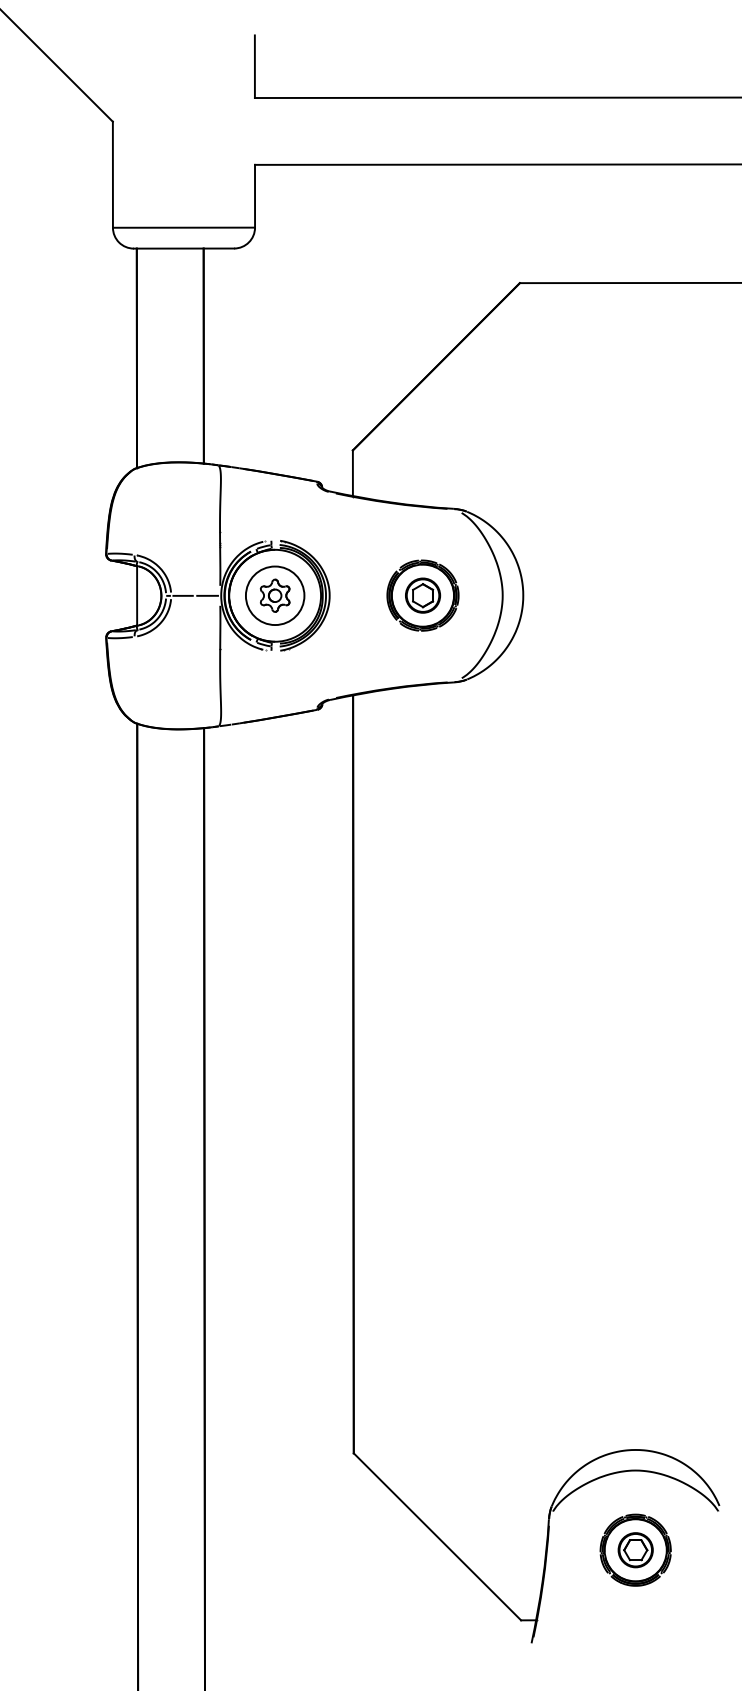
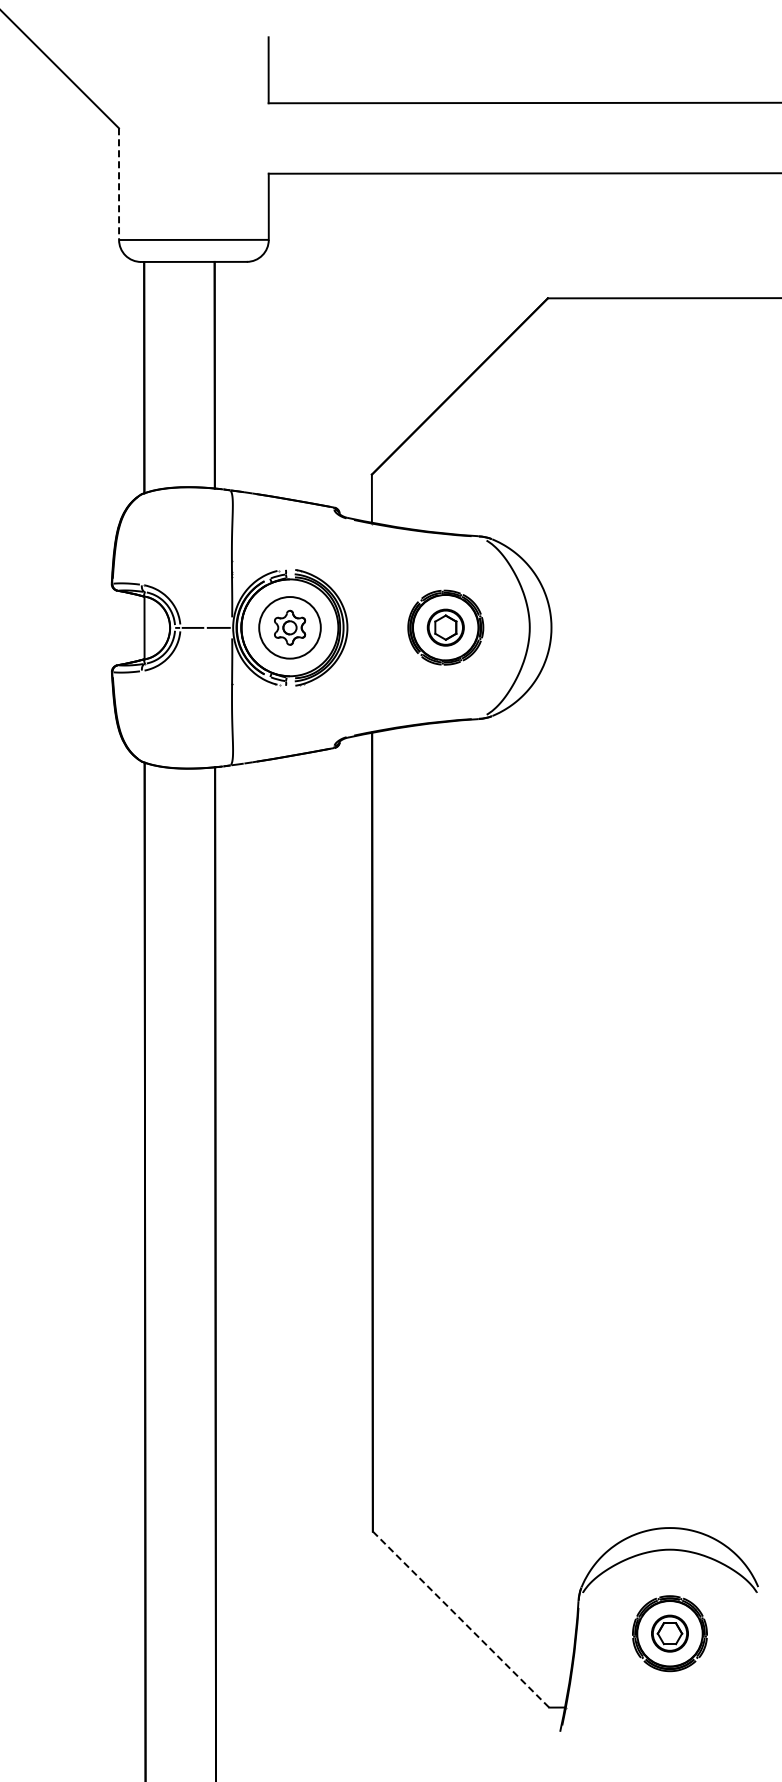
line: (113, 175) -> (119, 184), solid -> dashed
line: (437, 1536) -> (461, 1619), solid -> dashed

